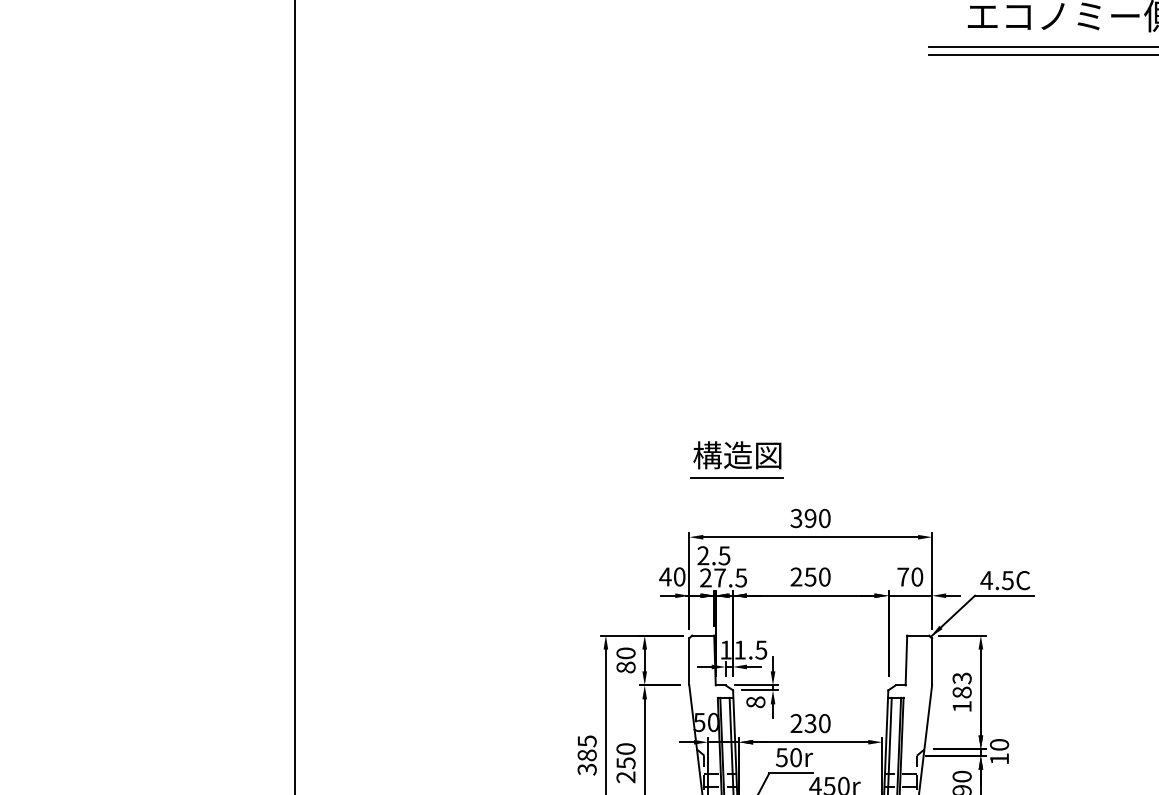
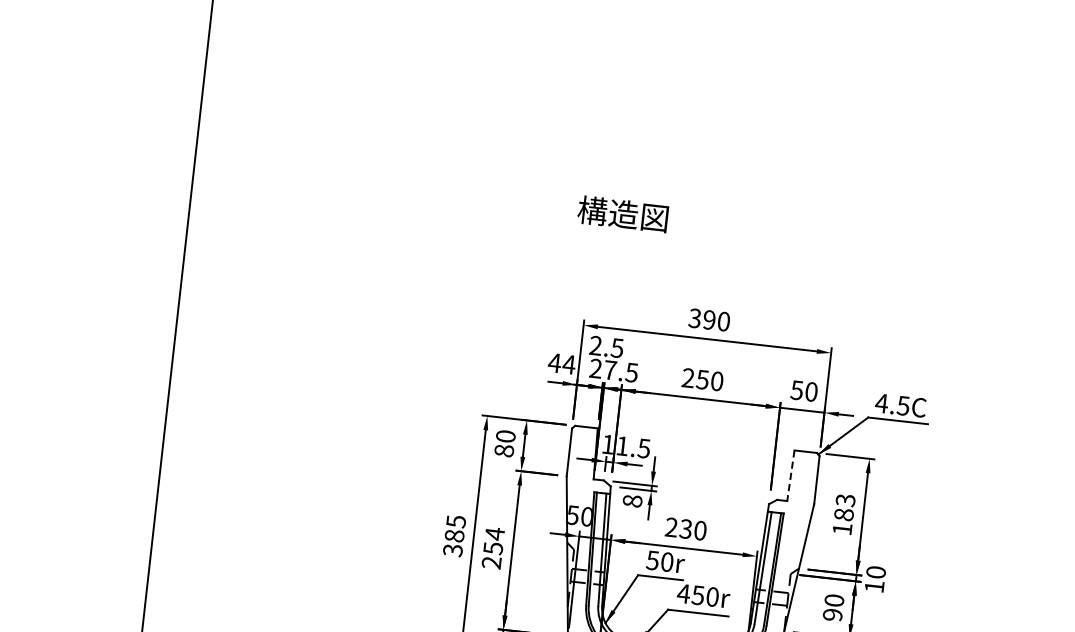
text: (737, 455) -> (623, 214), moved
line: (736, 477) -> (638, 269), removed
text: (679, 576) -> (569, 364), 40 -> 44
text: (903, 576) -> (797, 389), 70 -> 50
line: (906, 660) -> (790, 475), solid -> dashed
text: (625, 748) -> (494, 533), 250 -> 254

